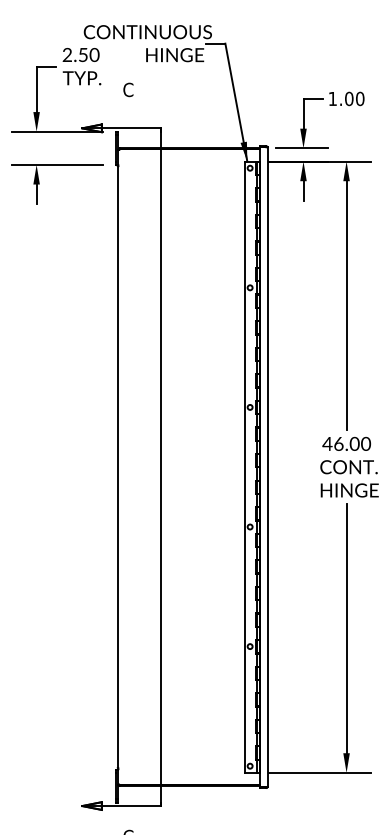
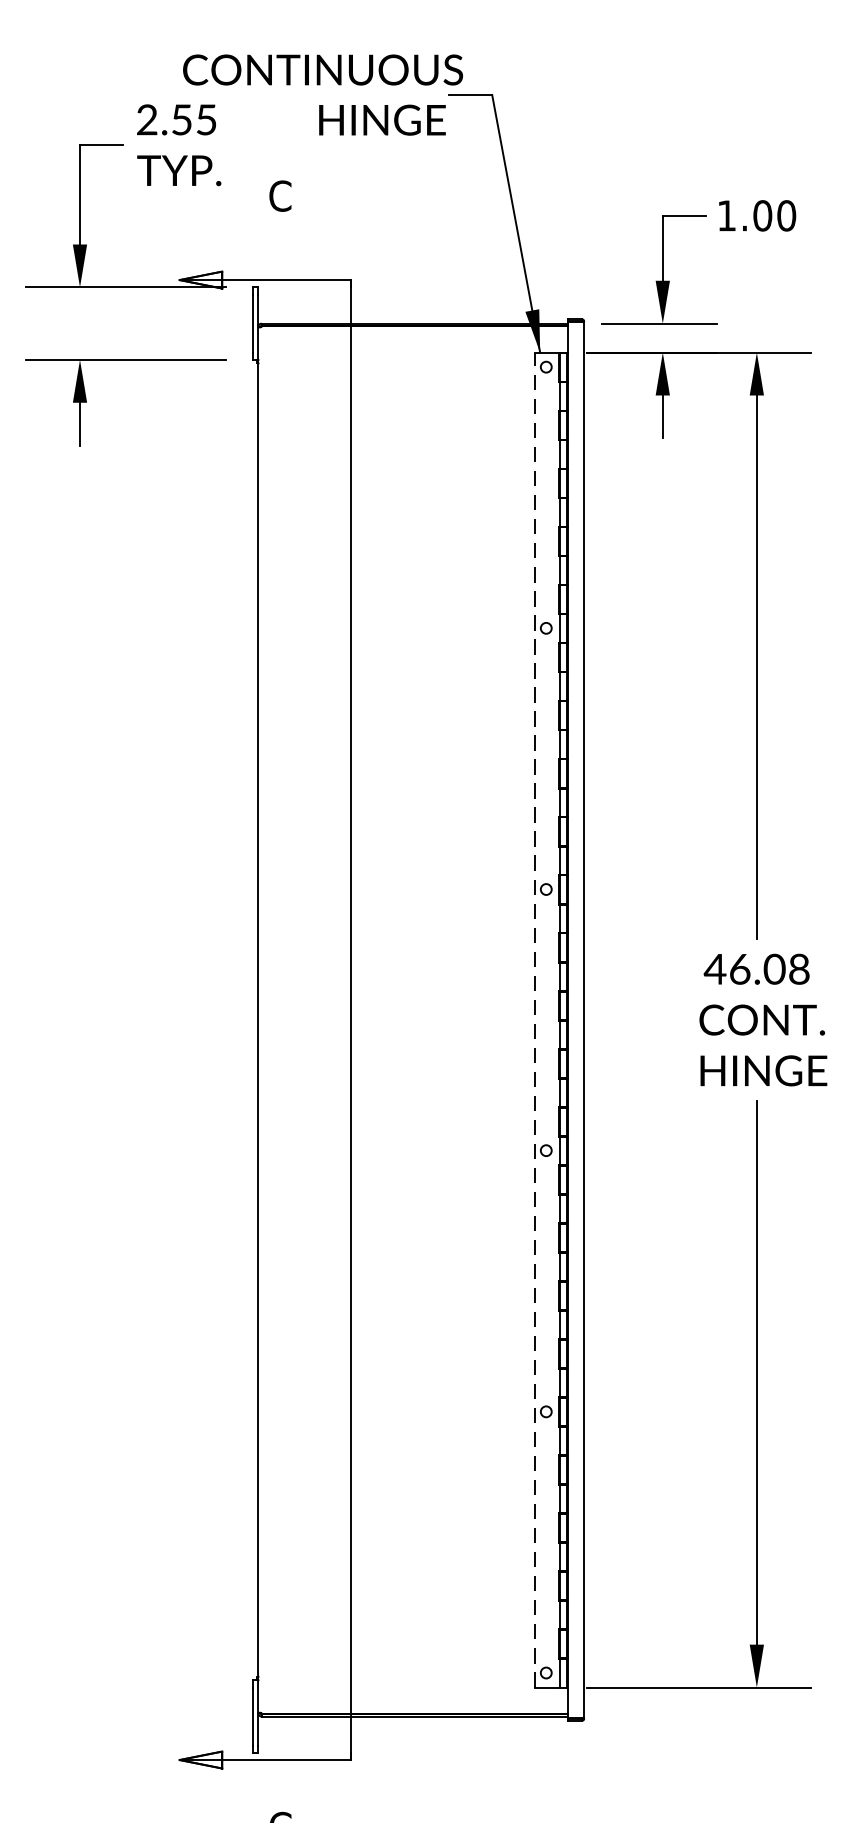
text: (94, 54) -> (206, 118), 2.50 -> 2.55
text: (366, 444) -> (800, 970), 46.00 -> 46.08
line: (245, 467) -> (536, 1020), solid -> dashed

